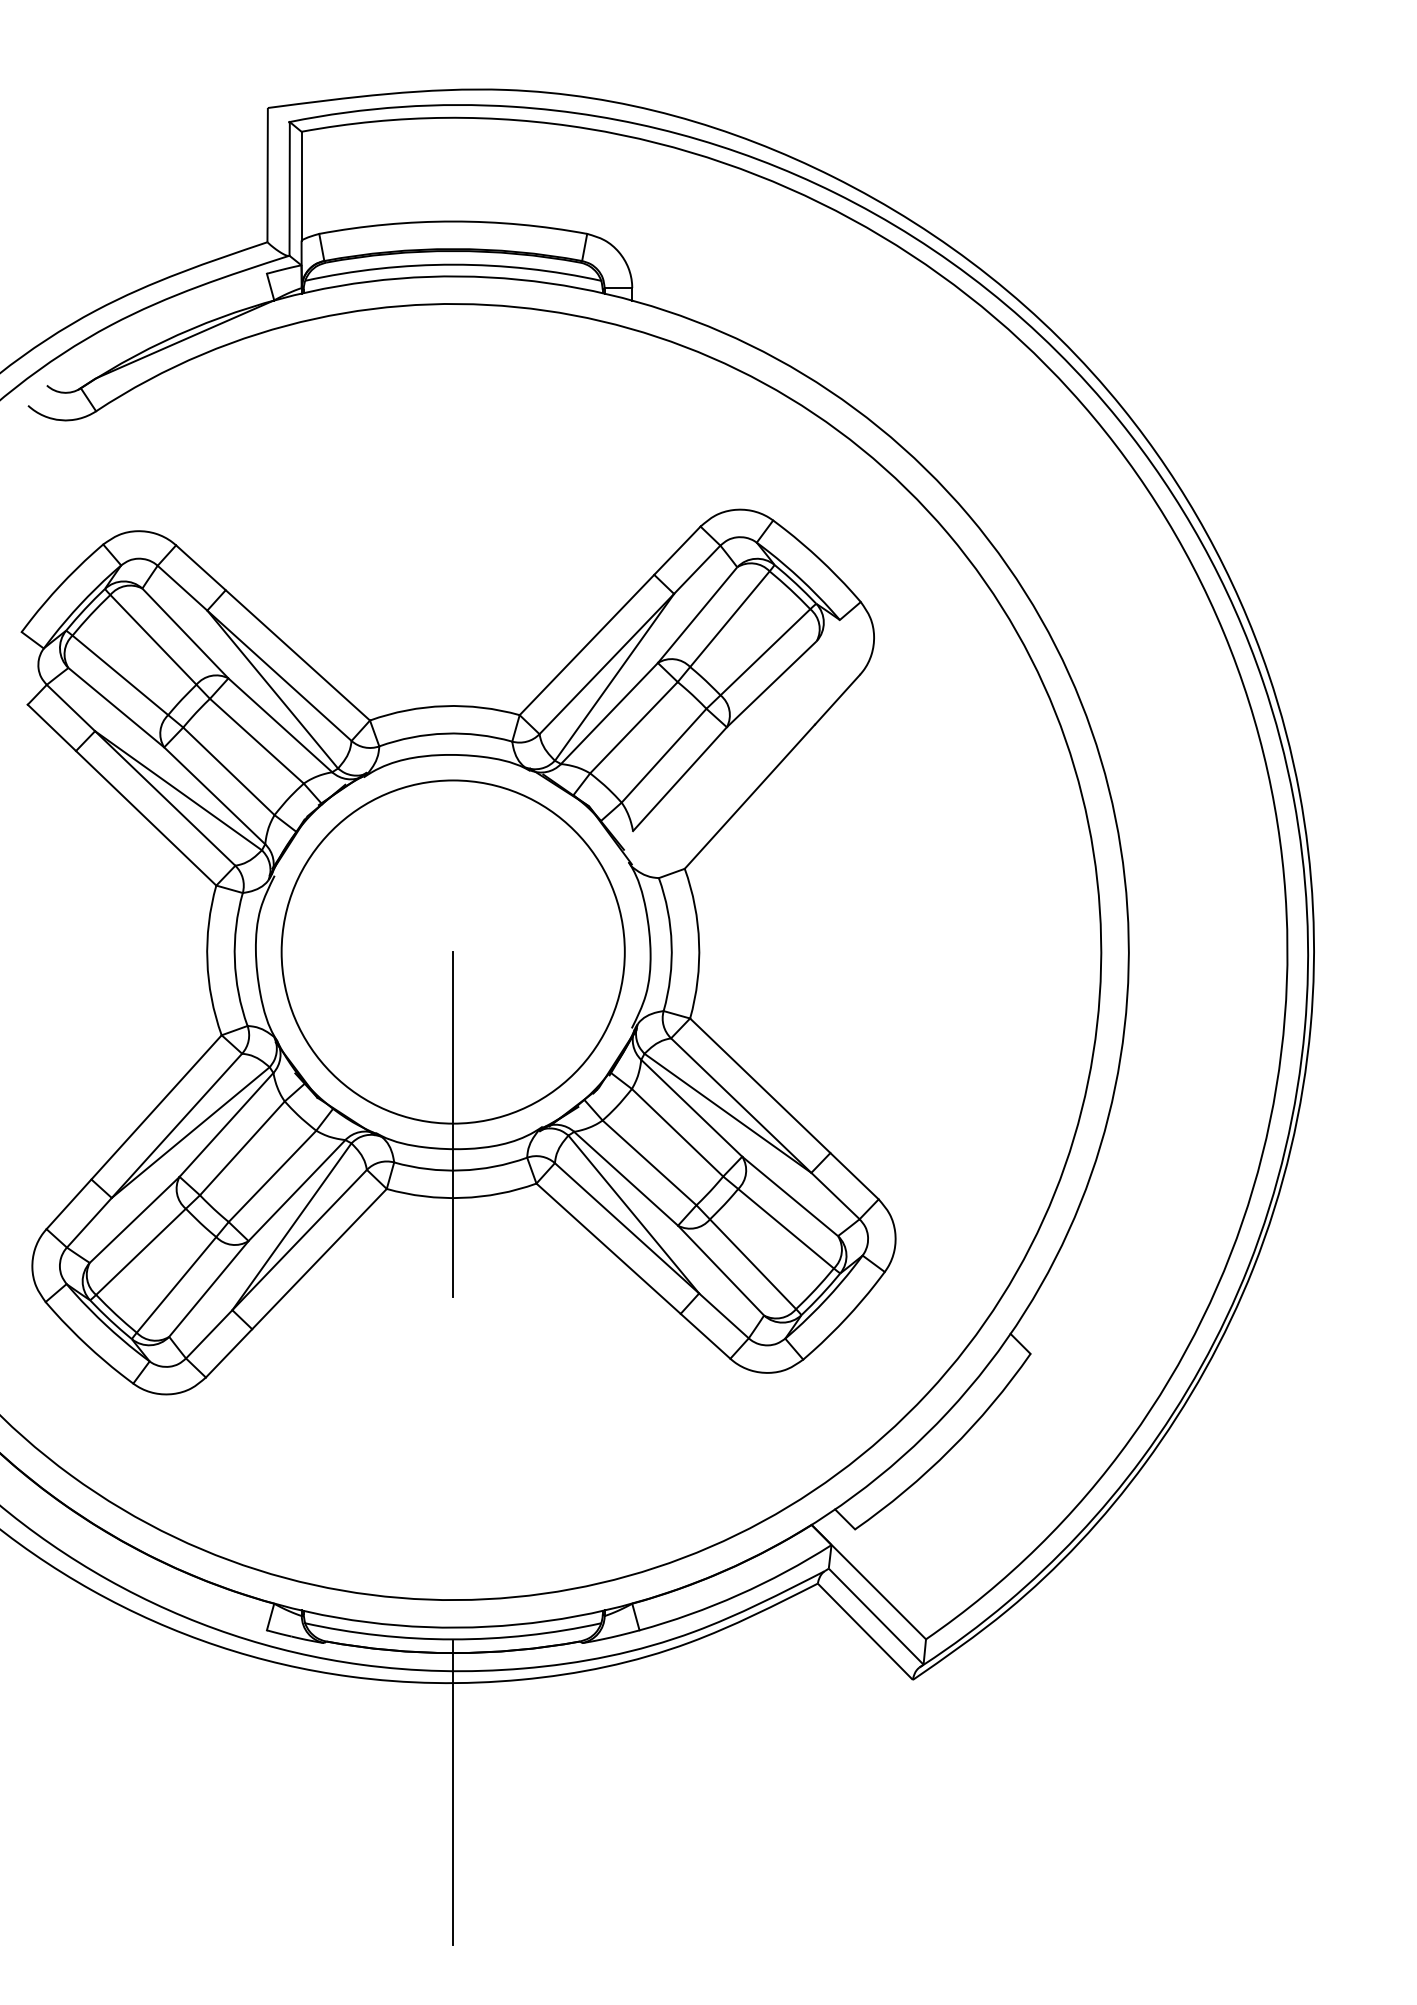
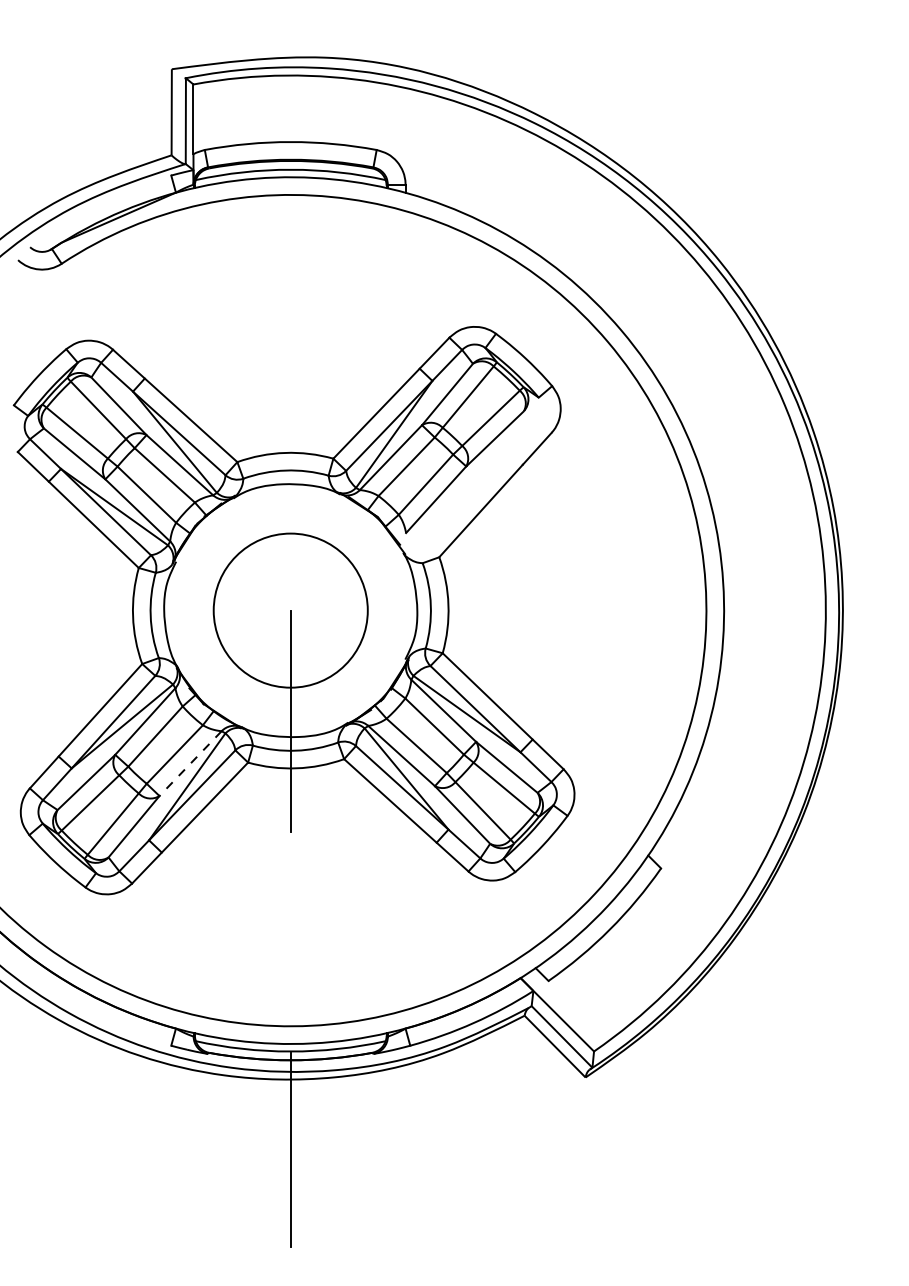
circle: (452, 951) -> (290, 610), size x0.7
line: (296, 1190) -> (190, 763), solid -> dashed

